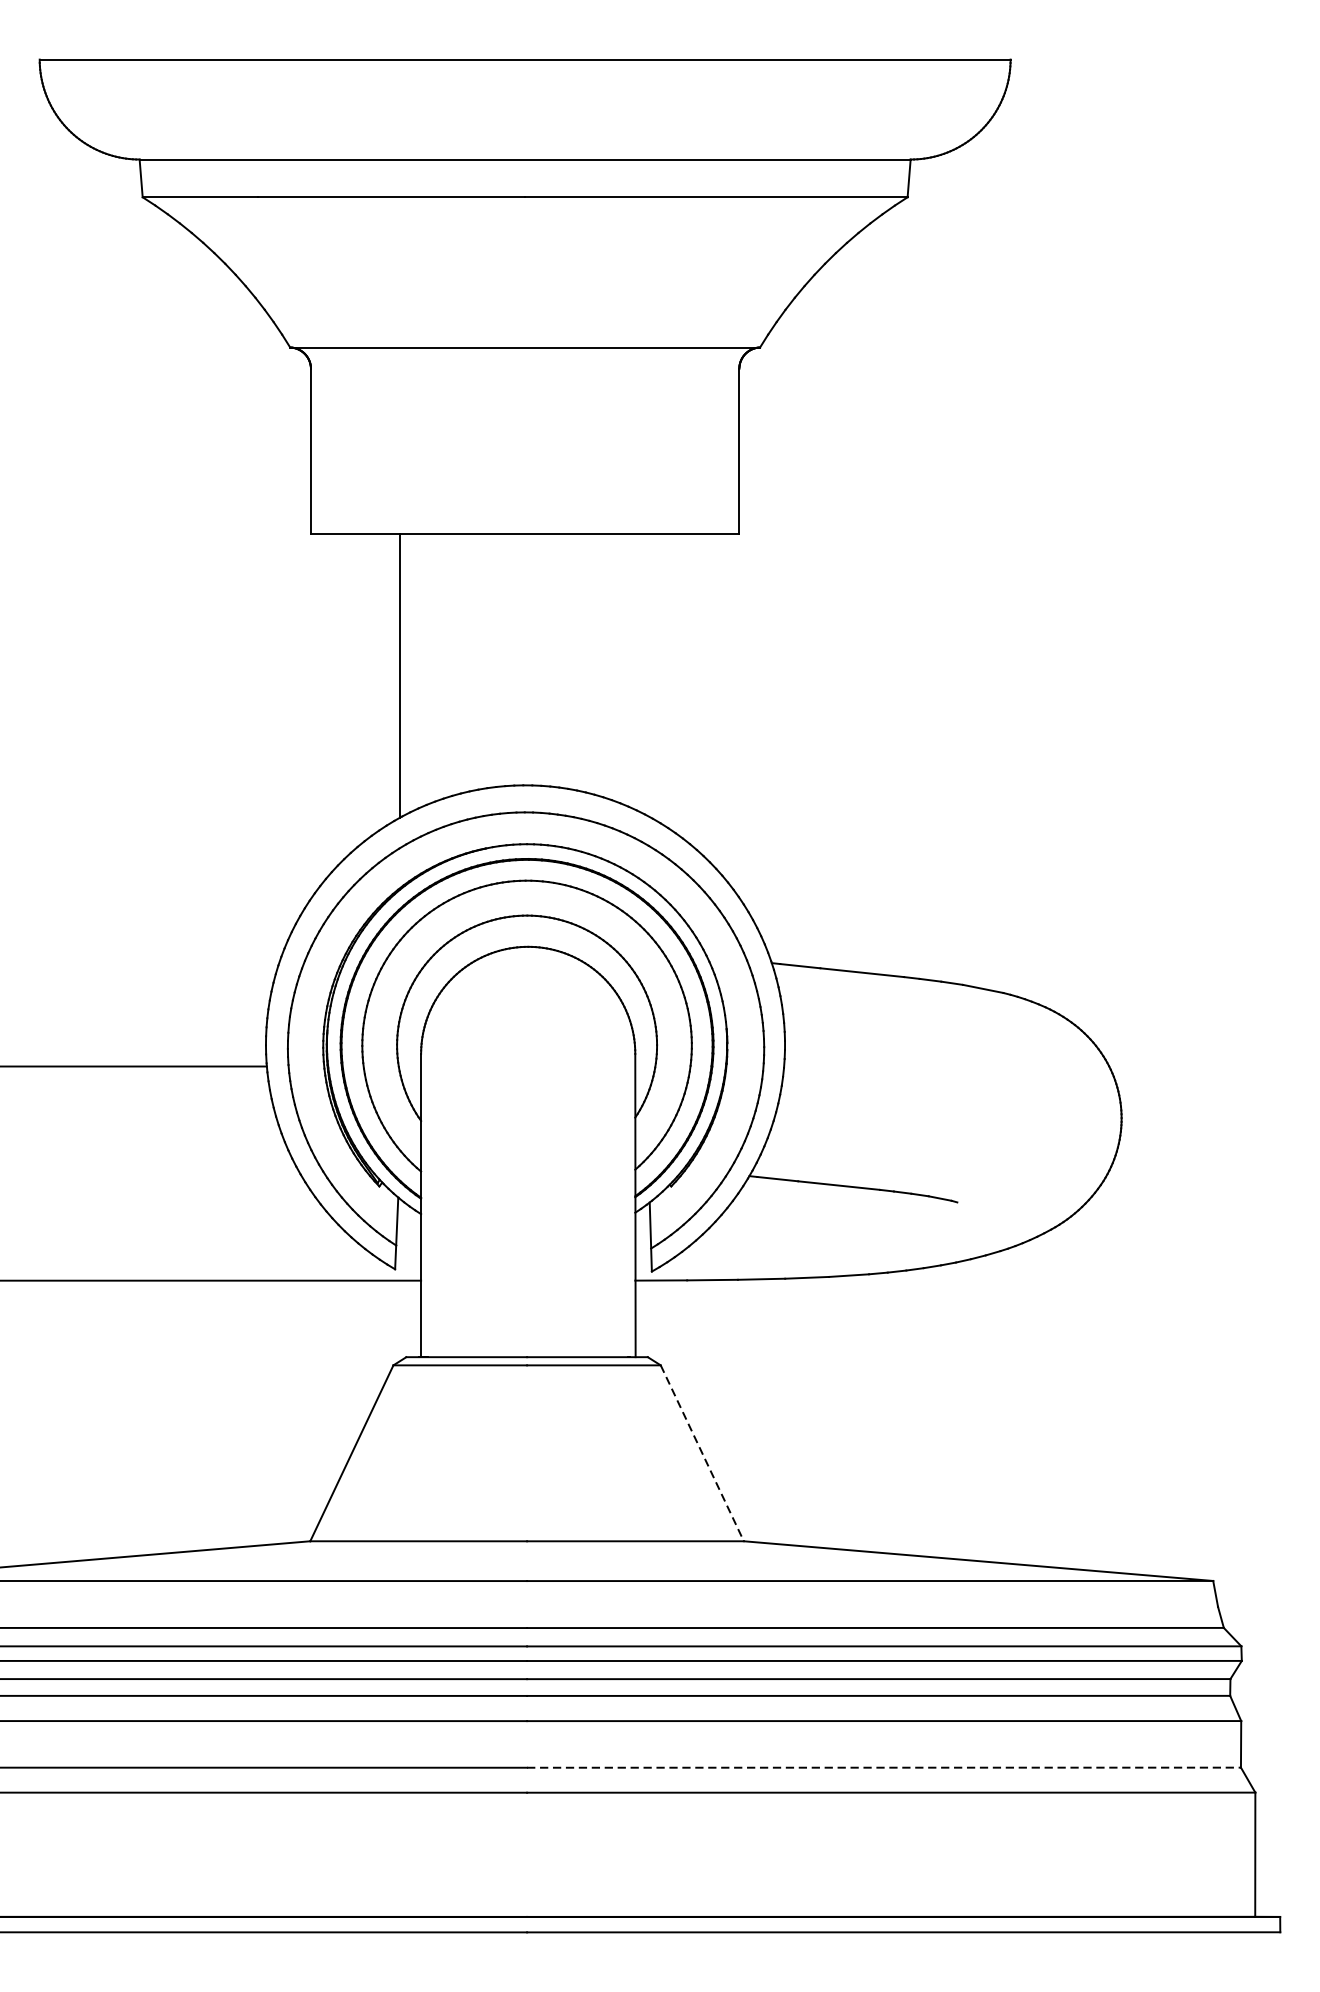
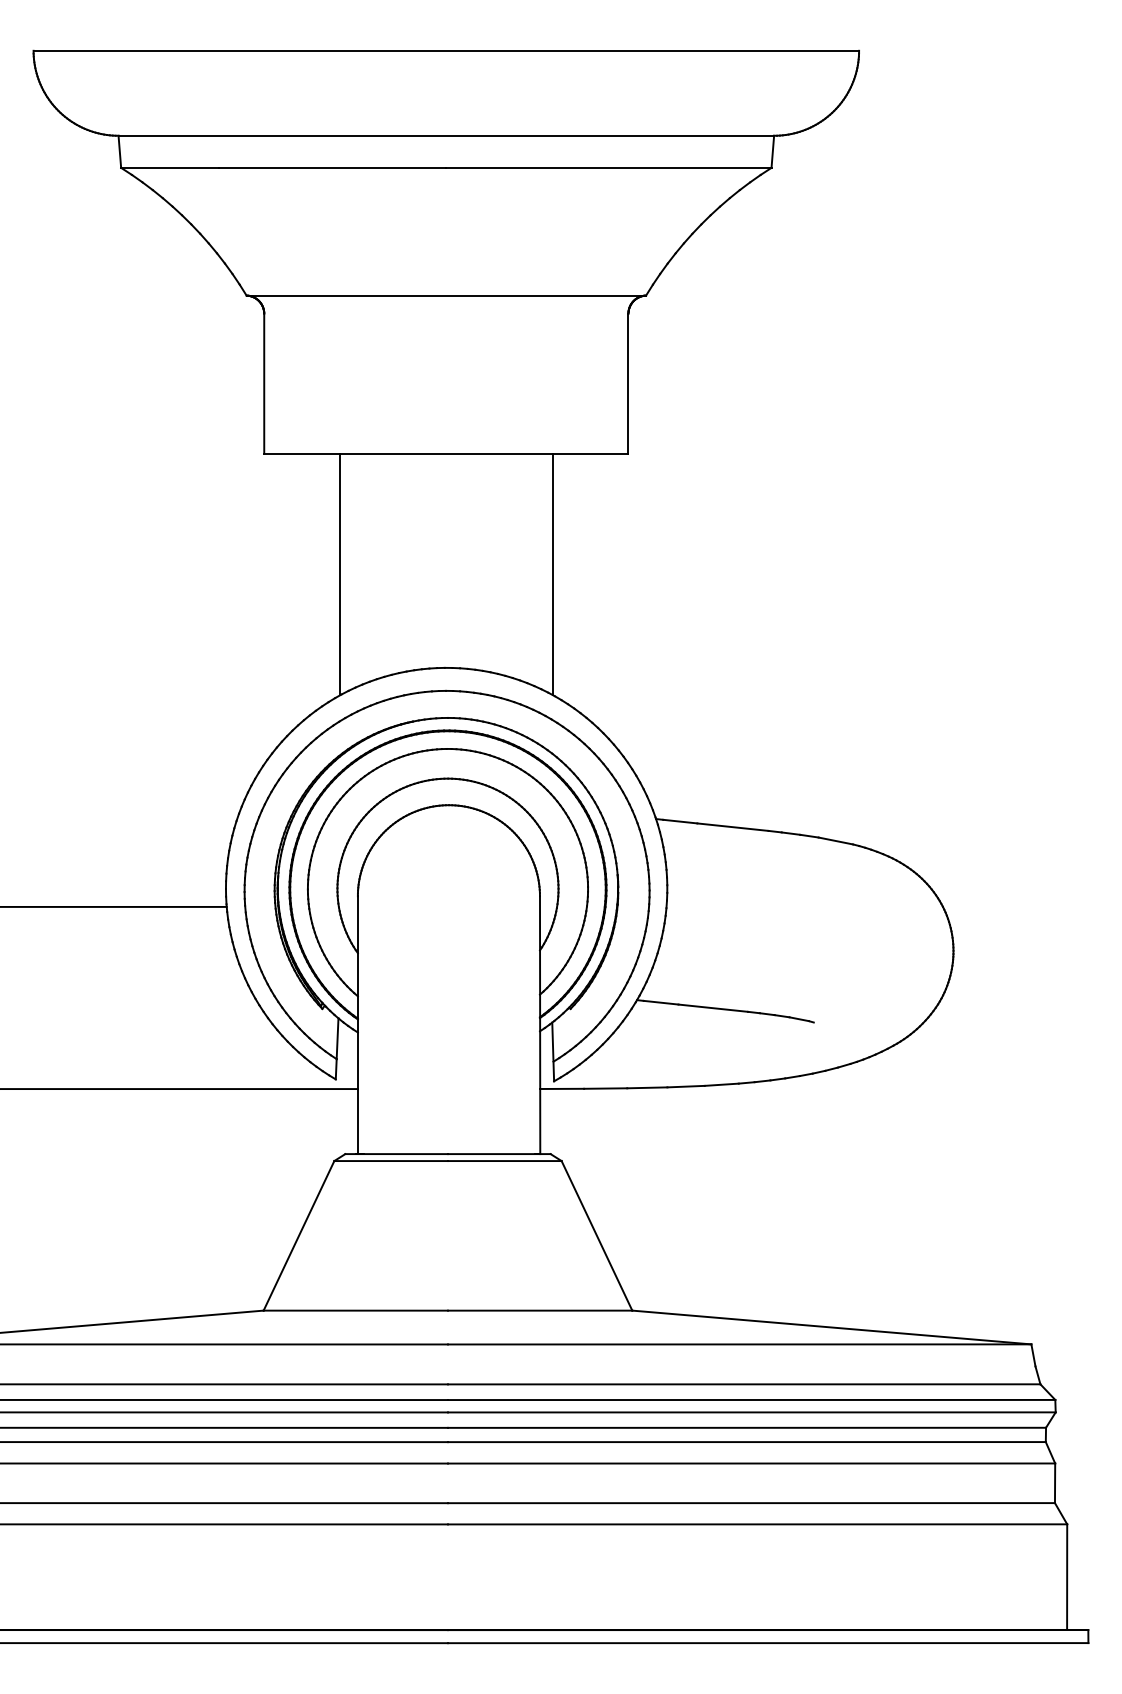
line: (650, 674) -> (552, 573), added
line: (701, 1452) -> (596, 1235), dashed -> solid
line: (884, 1768) -> (751, 1503), dashed -> solid

